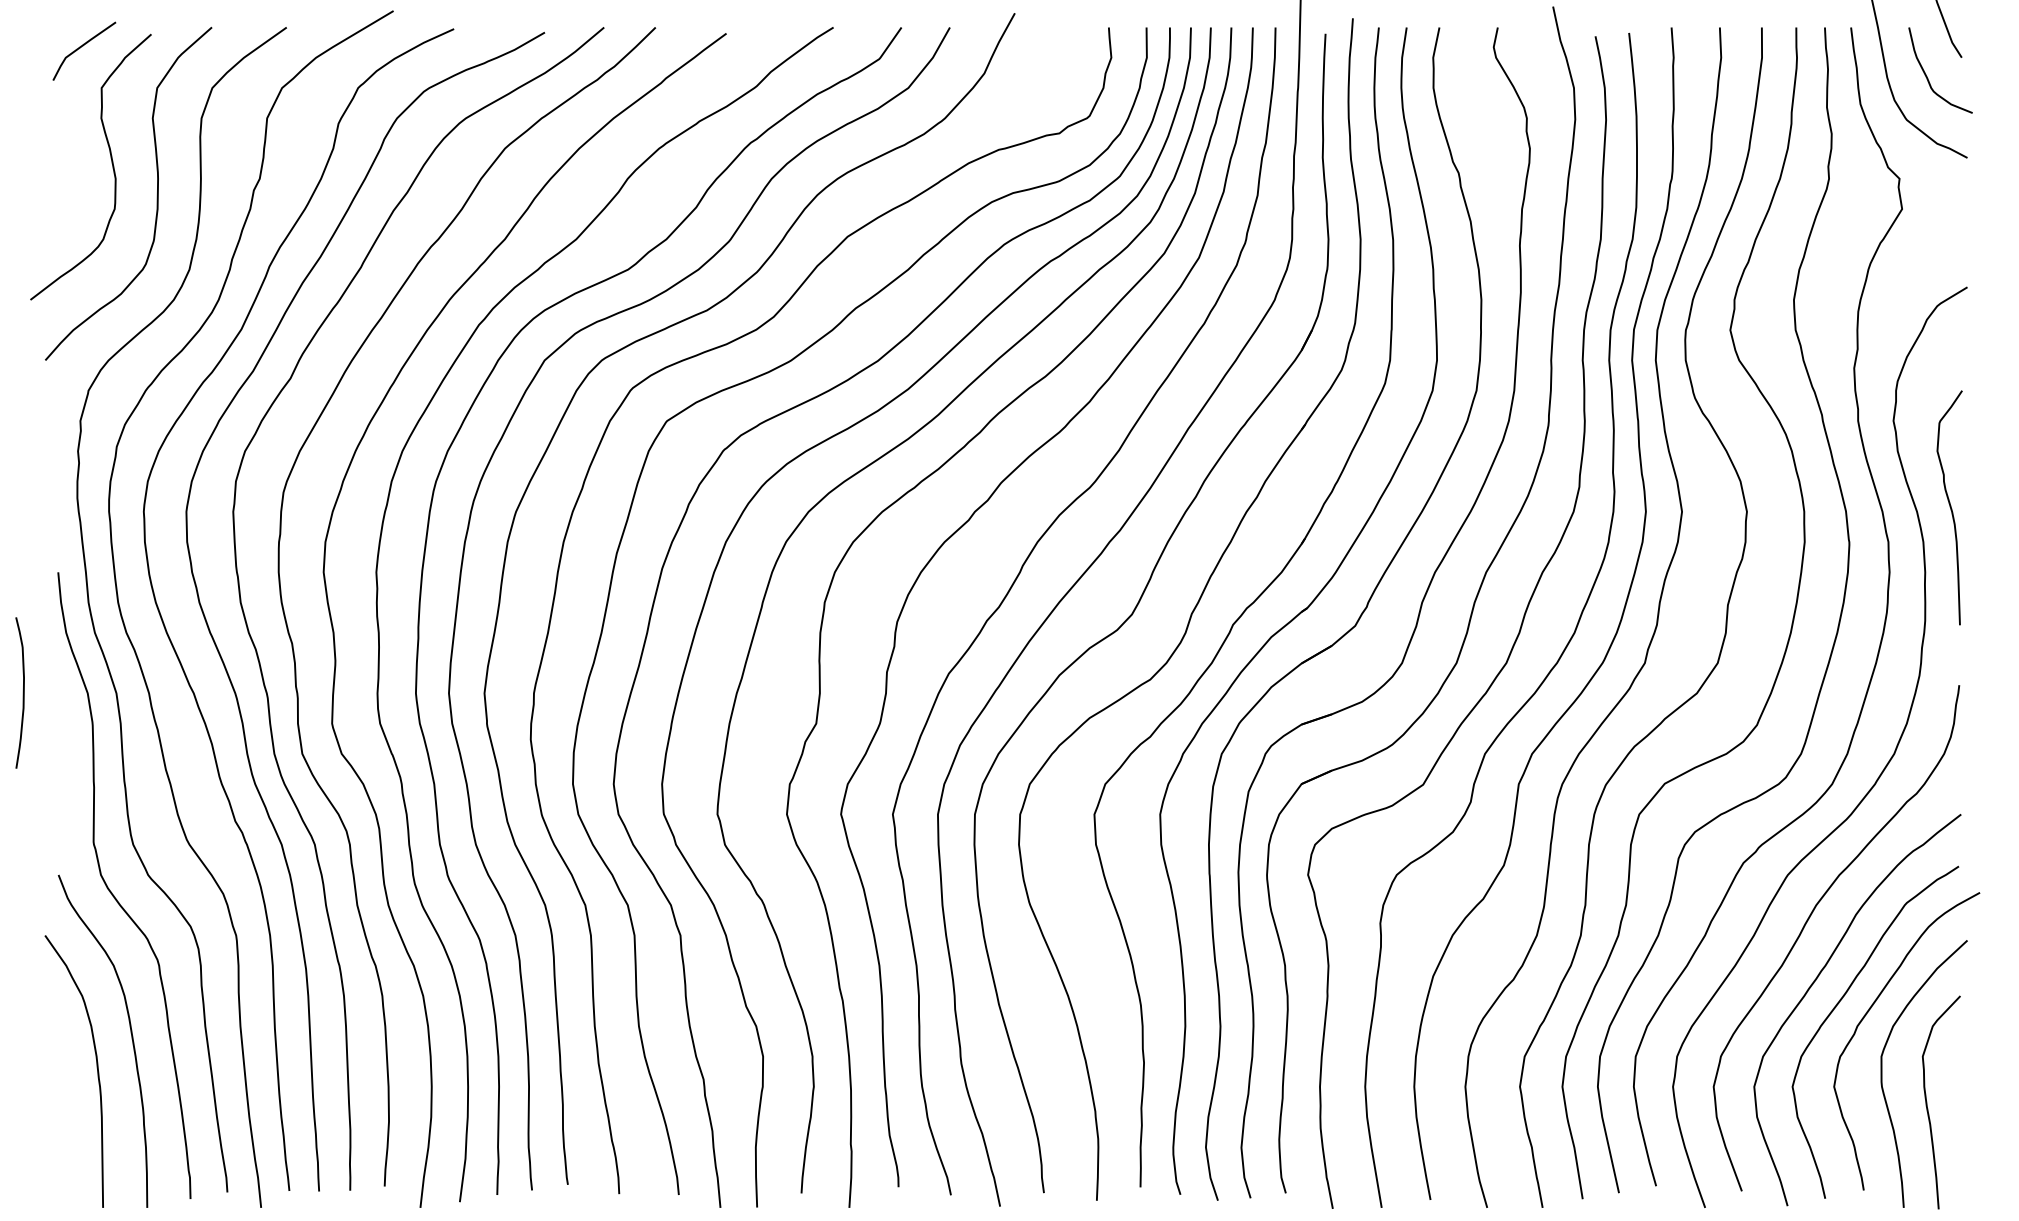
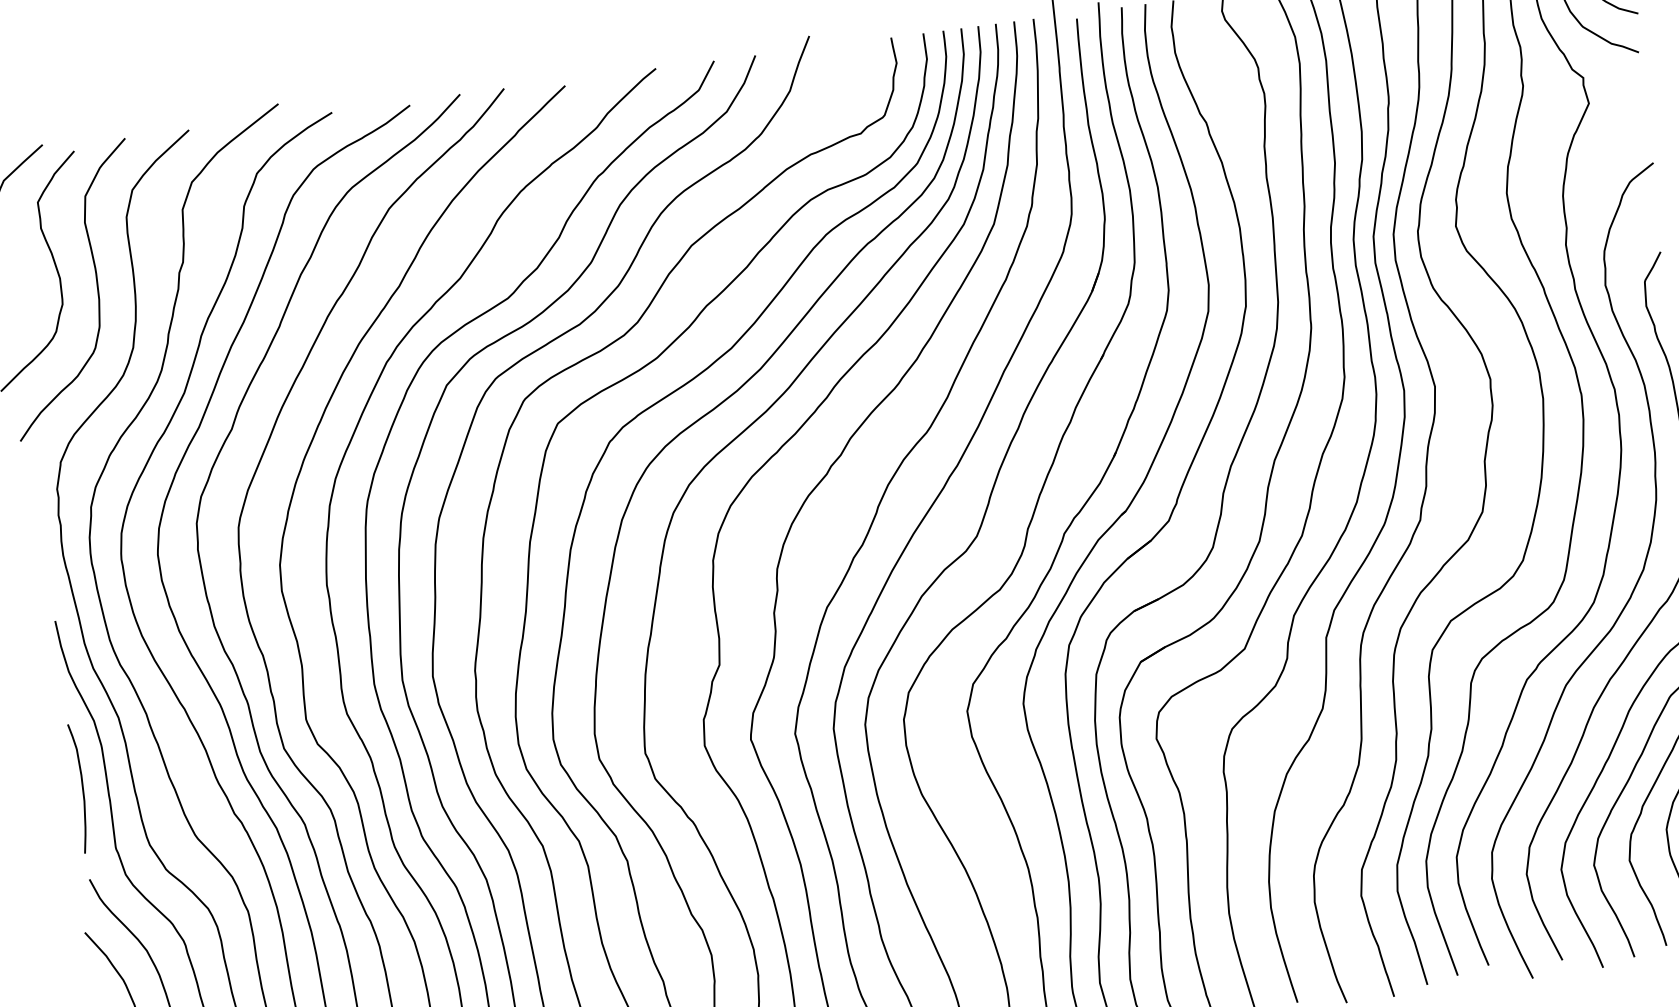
curve: (22, 692) -> (81, 787), moved

